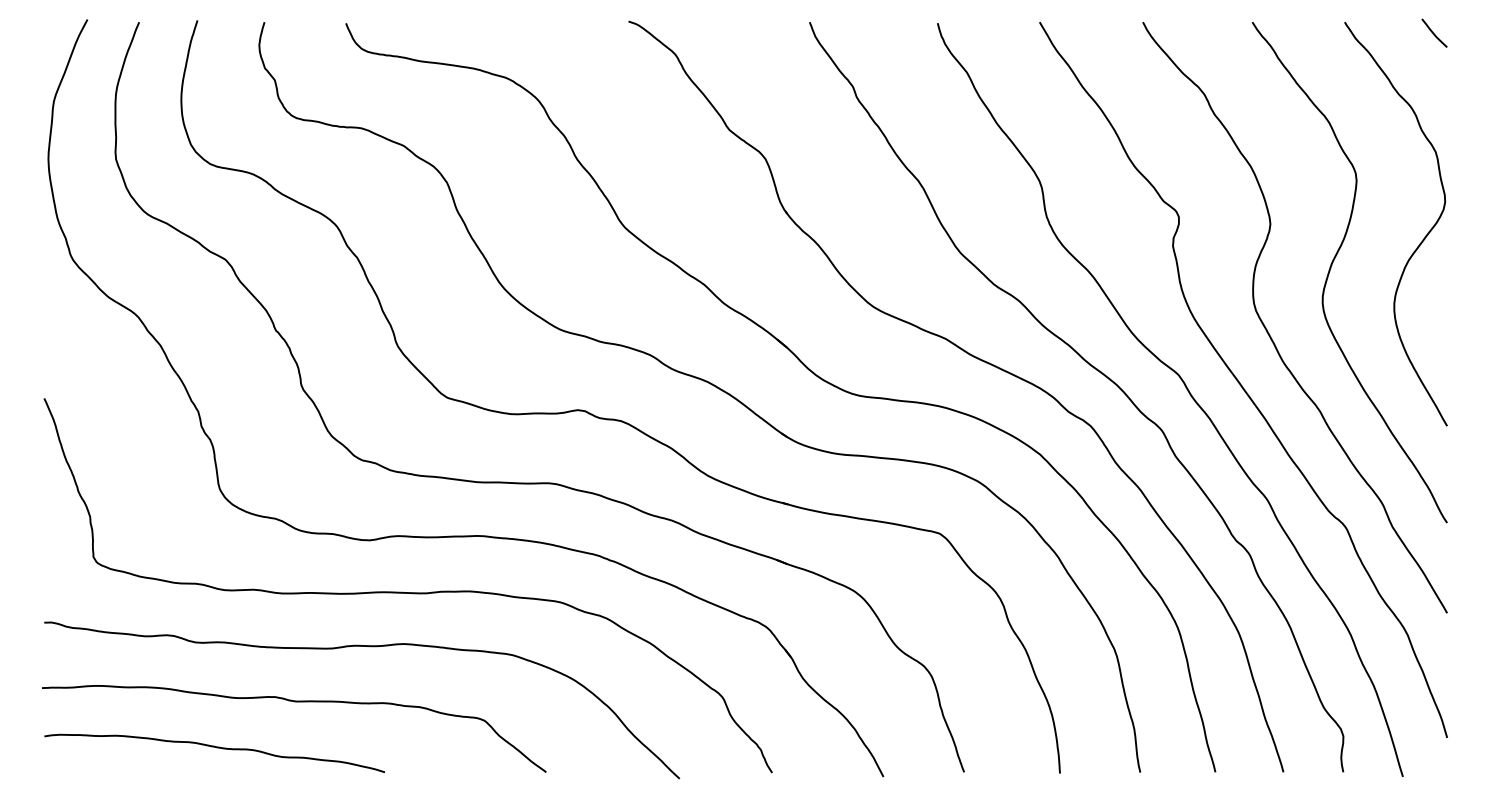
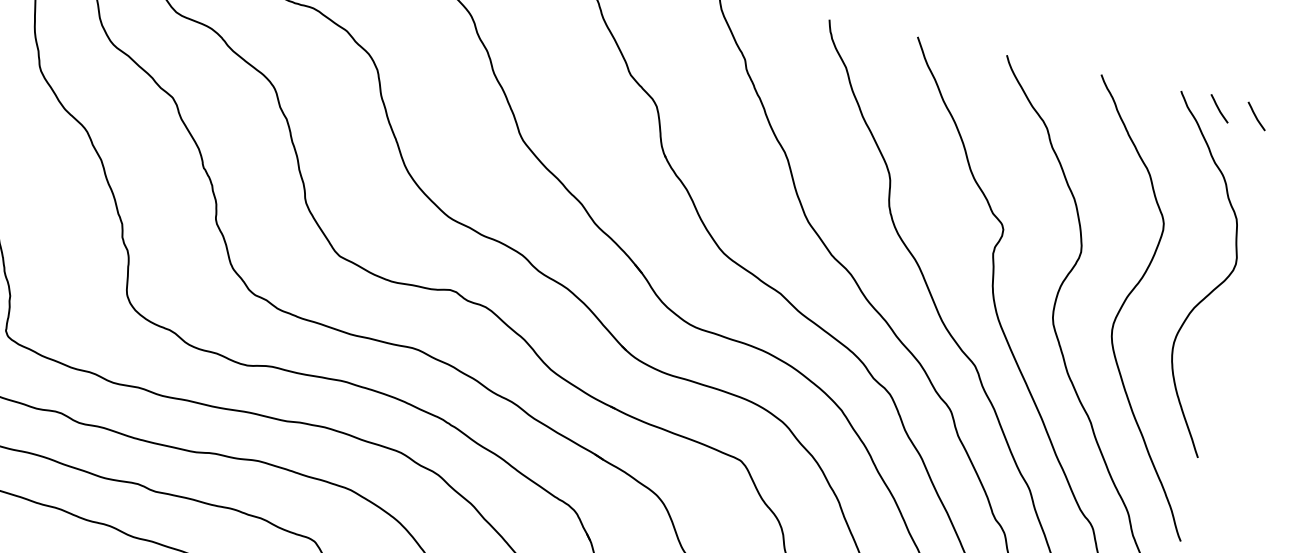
line: (1390, 32) -> (1218, 107), added

